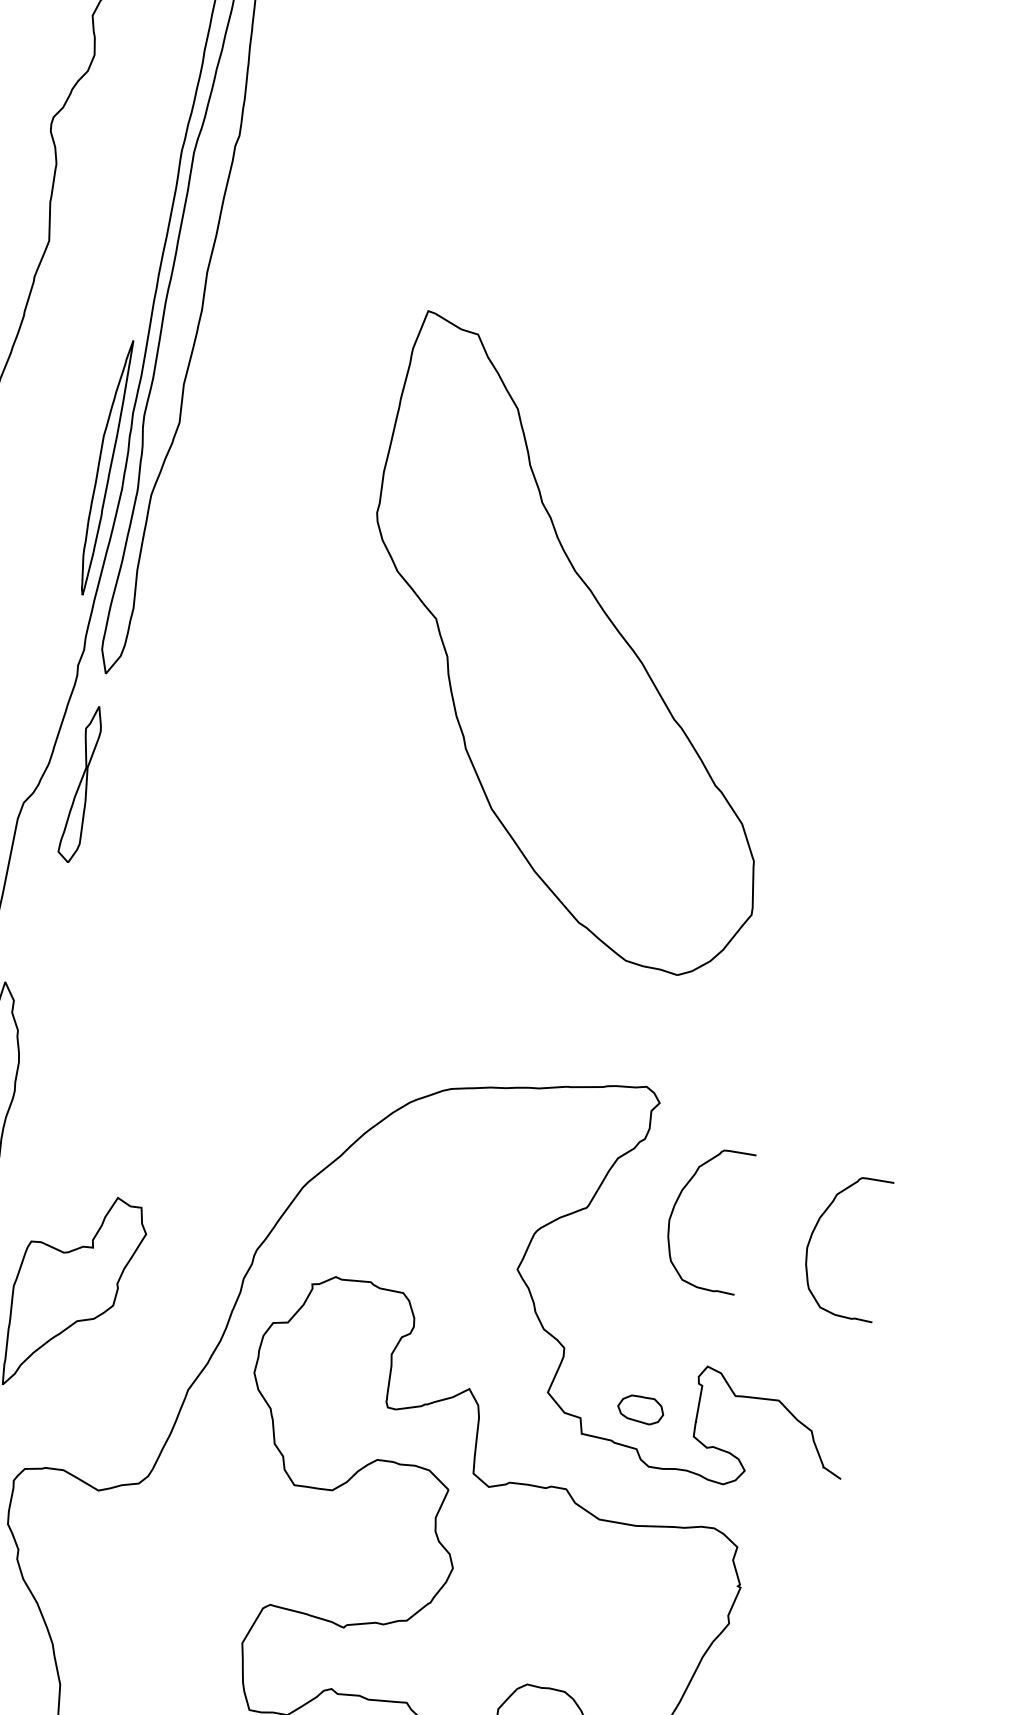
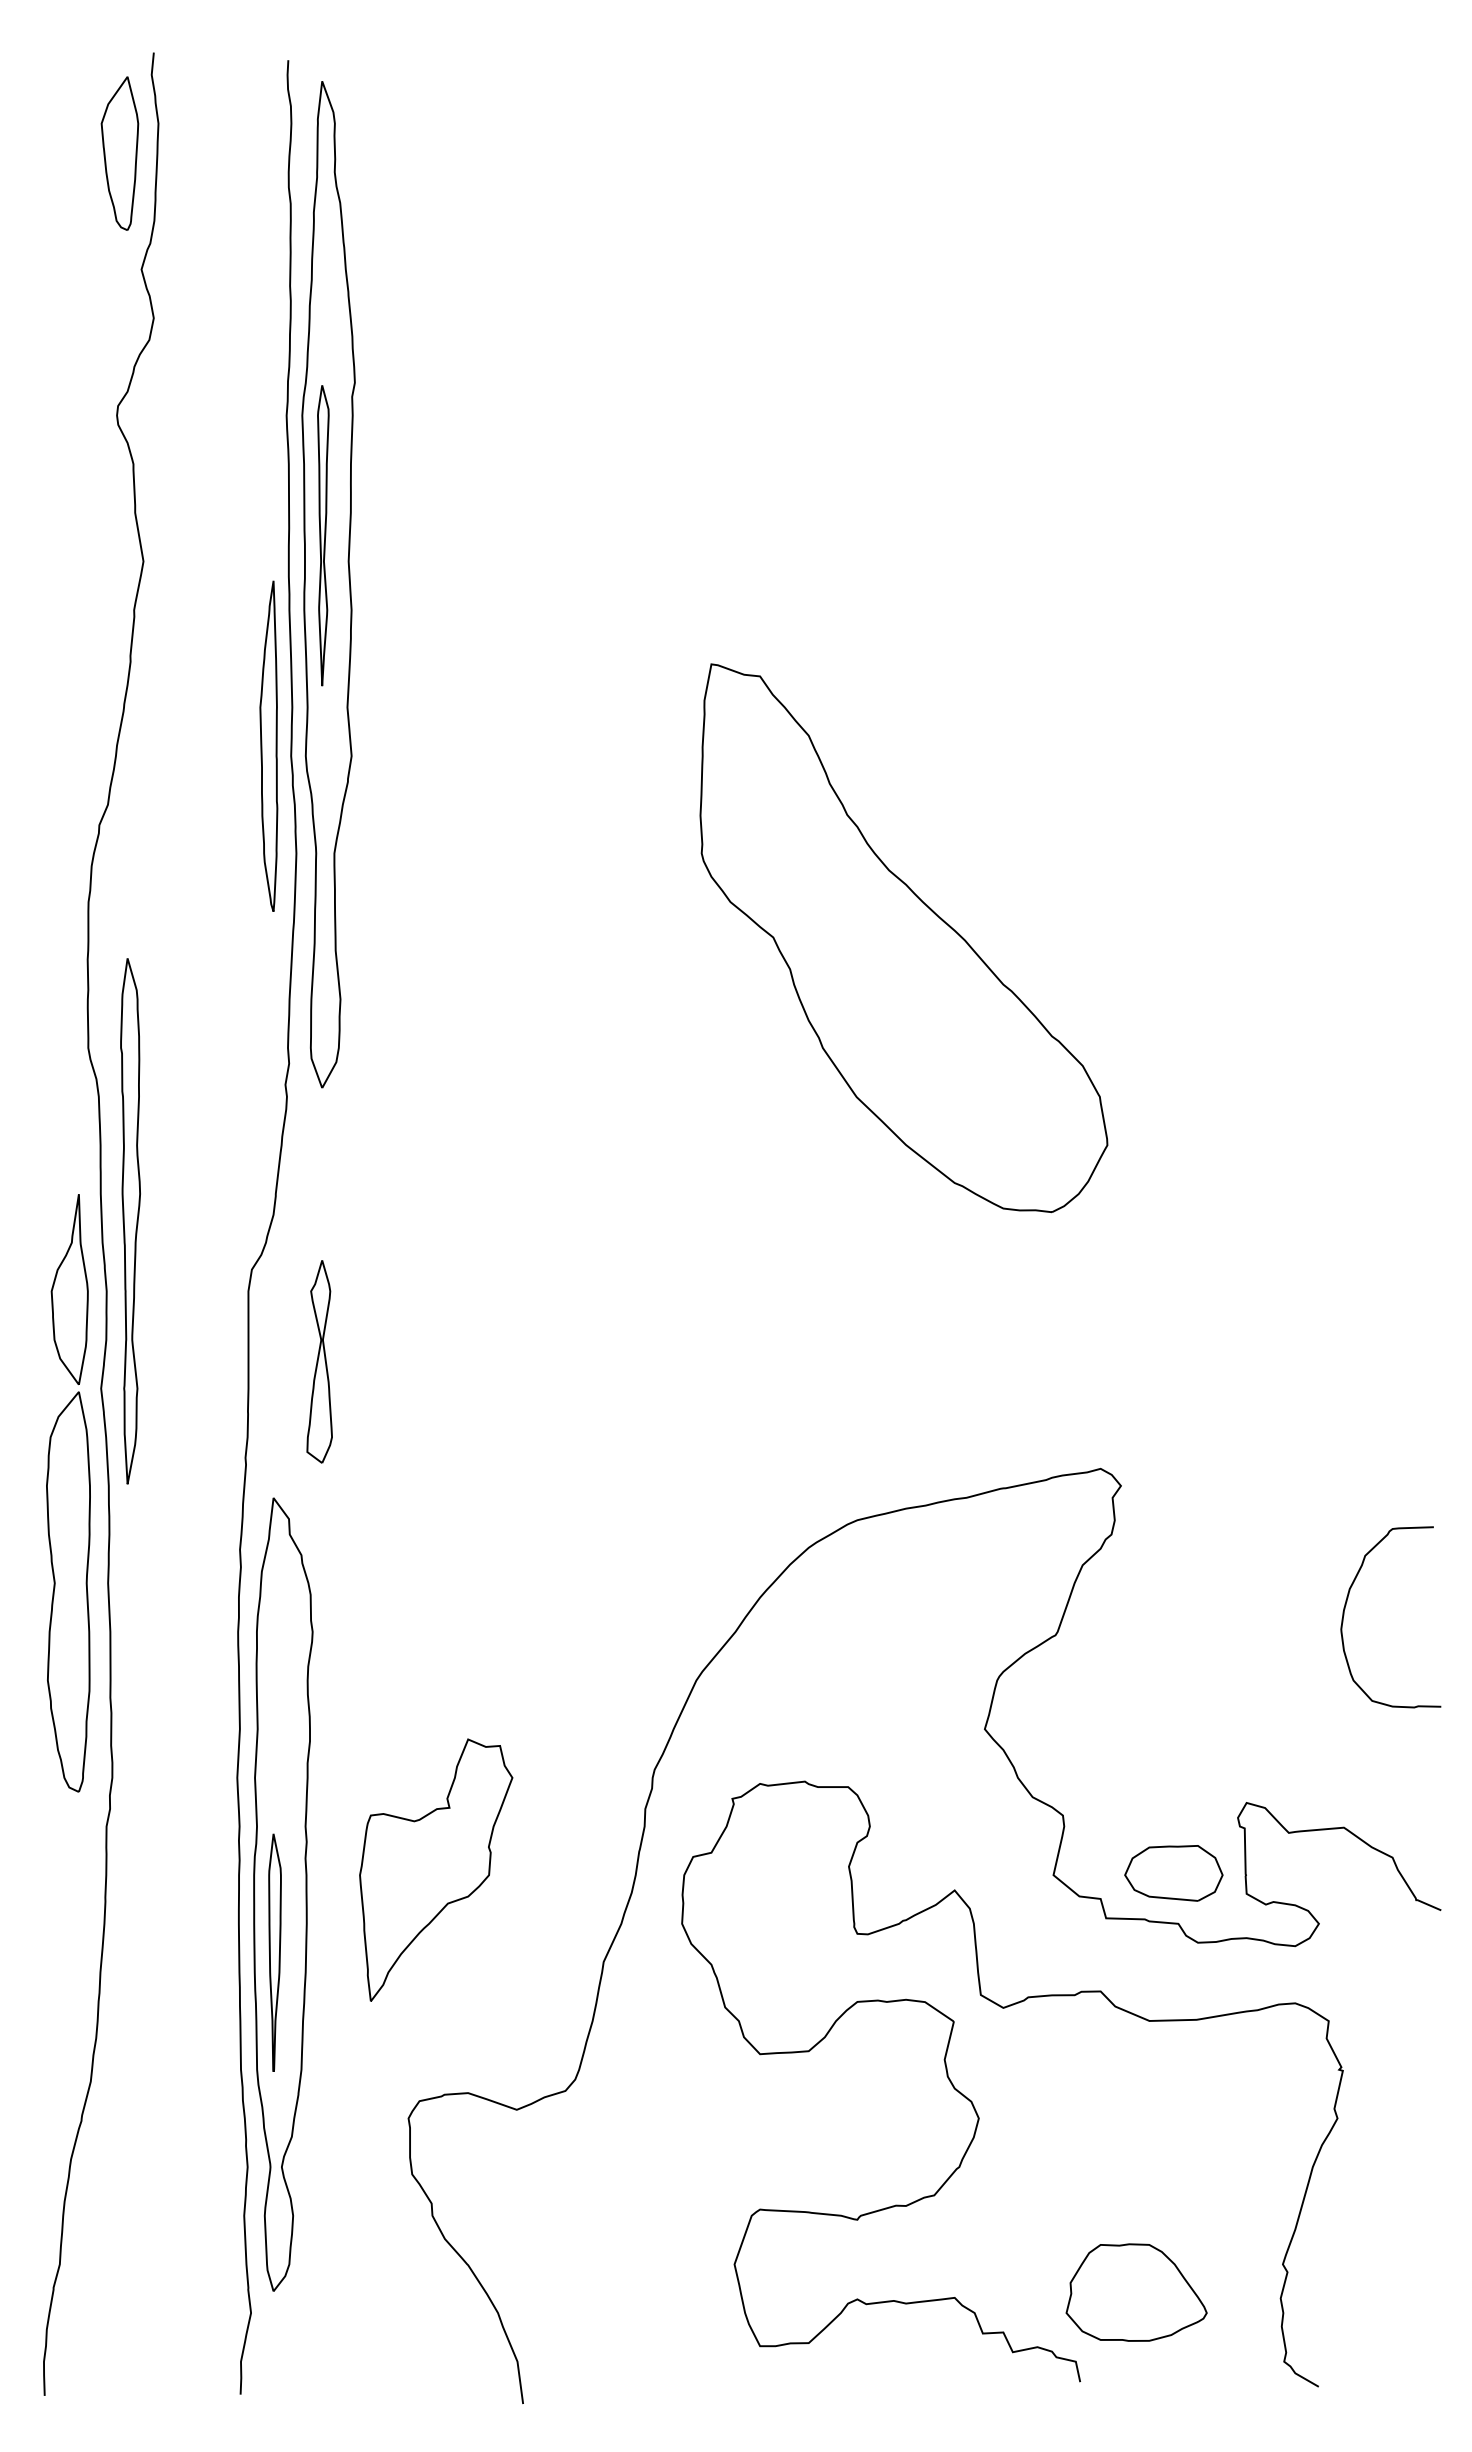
part: (191, 248) -> (323, 535), added
part: (104, 466) -> (268, 745), moved
part: (576, 648) -> (903, 938), size x0.71
part: (81, 783) -> (319, 1361), moved
curve: (677, 1202) -> (1167, 1605), removed
part: (640, 1409) -> (1173, 1873), size x1.67

